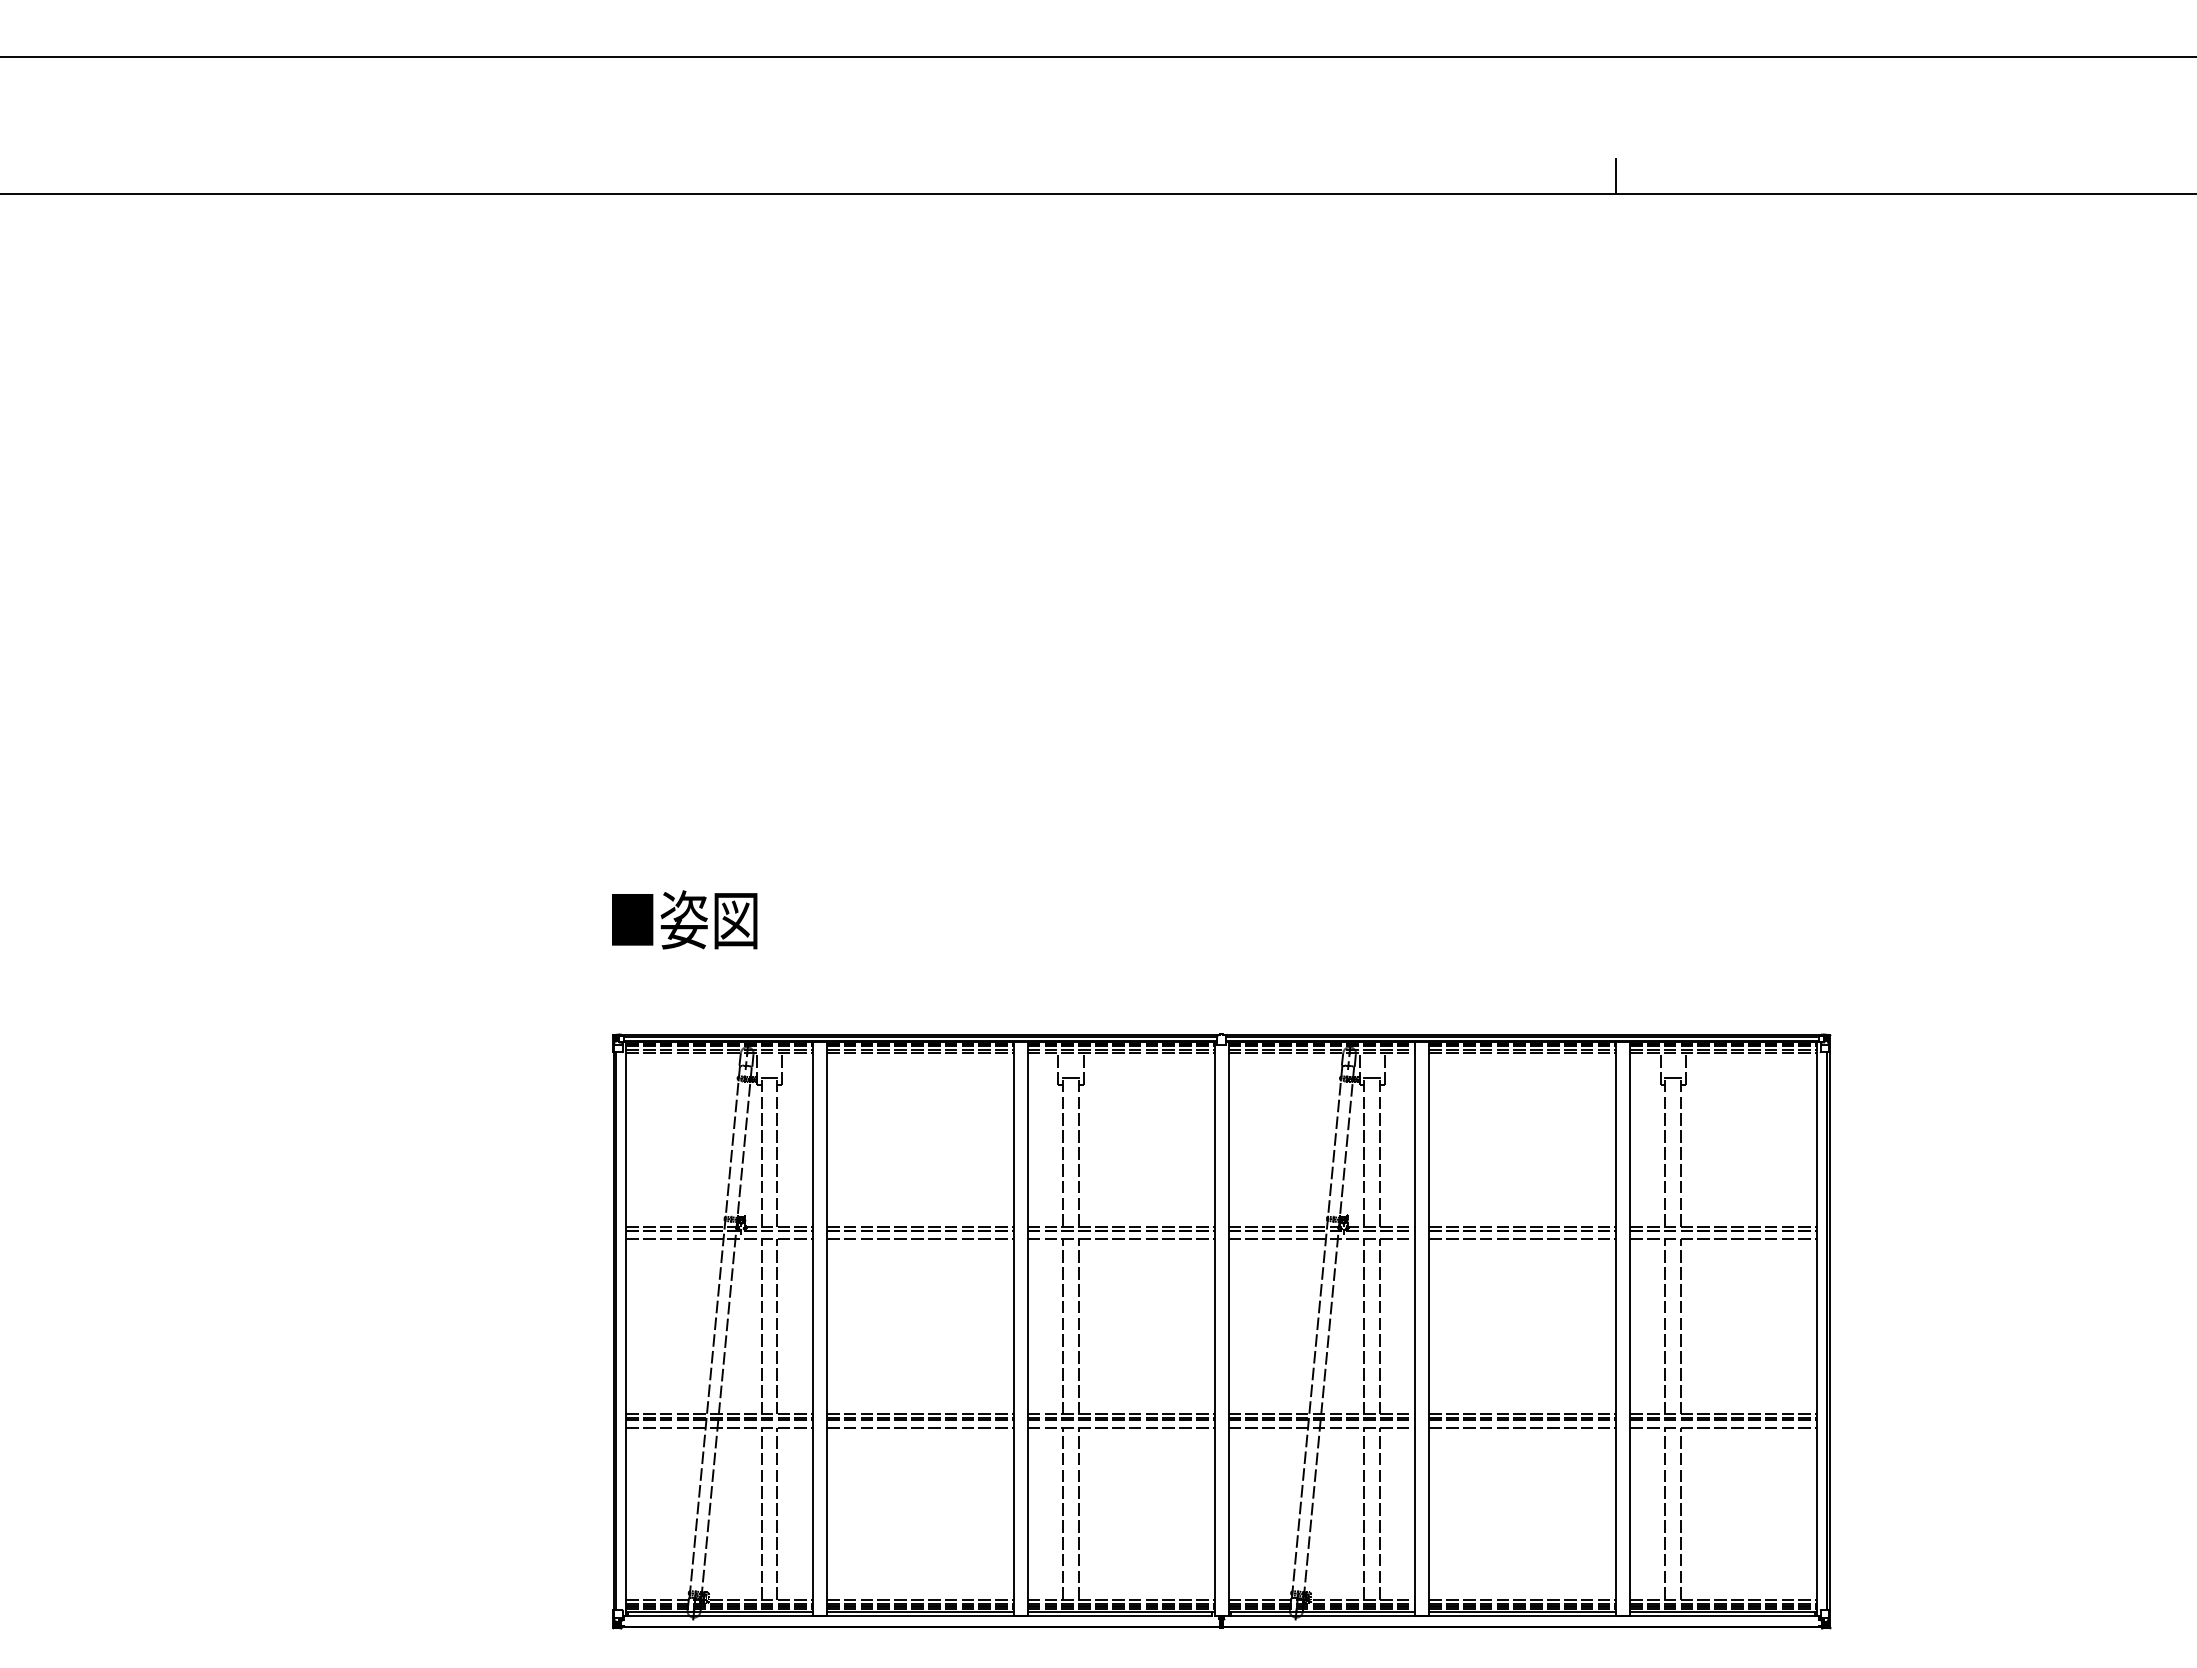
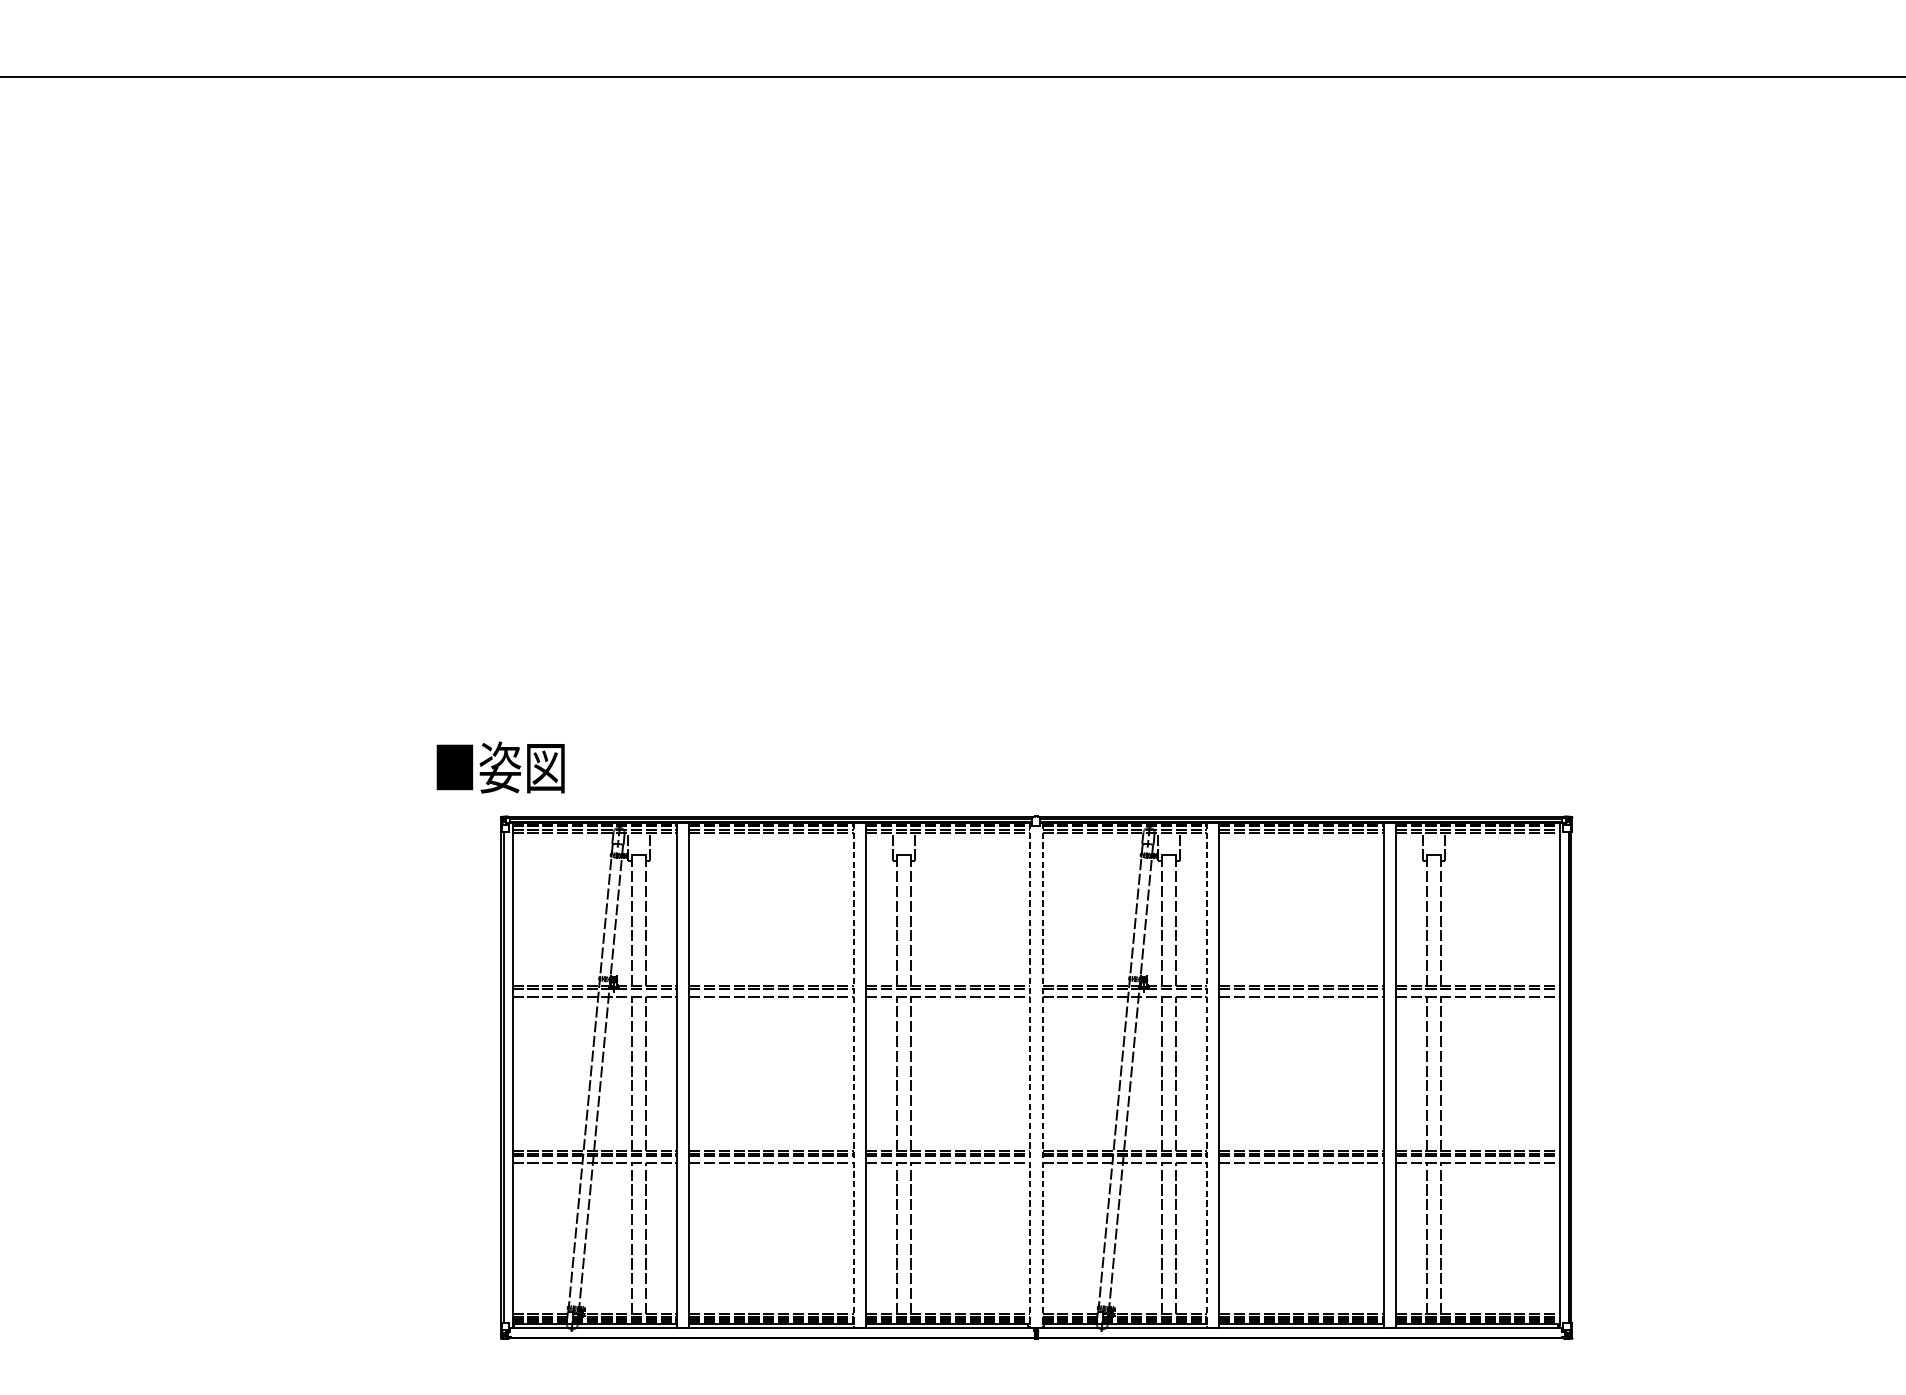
line: (1616, 175) -> (1383, 60), removed
text: (684, 919) -> (500, 767), moved
line: (1013, 1328) -> (853, 1075), solid -> dashed
line: (1214, 1328) -> (1030, 1075), solid -> dashed
line: (1228, 1328) -> (1042, 1075), solid -> dashed
line: (1415, 1328) -> (1207, 1075), solid -> dashed

